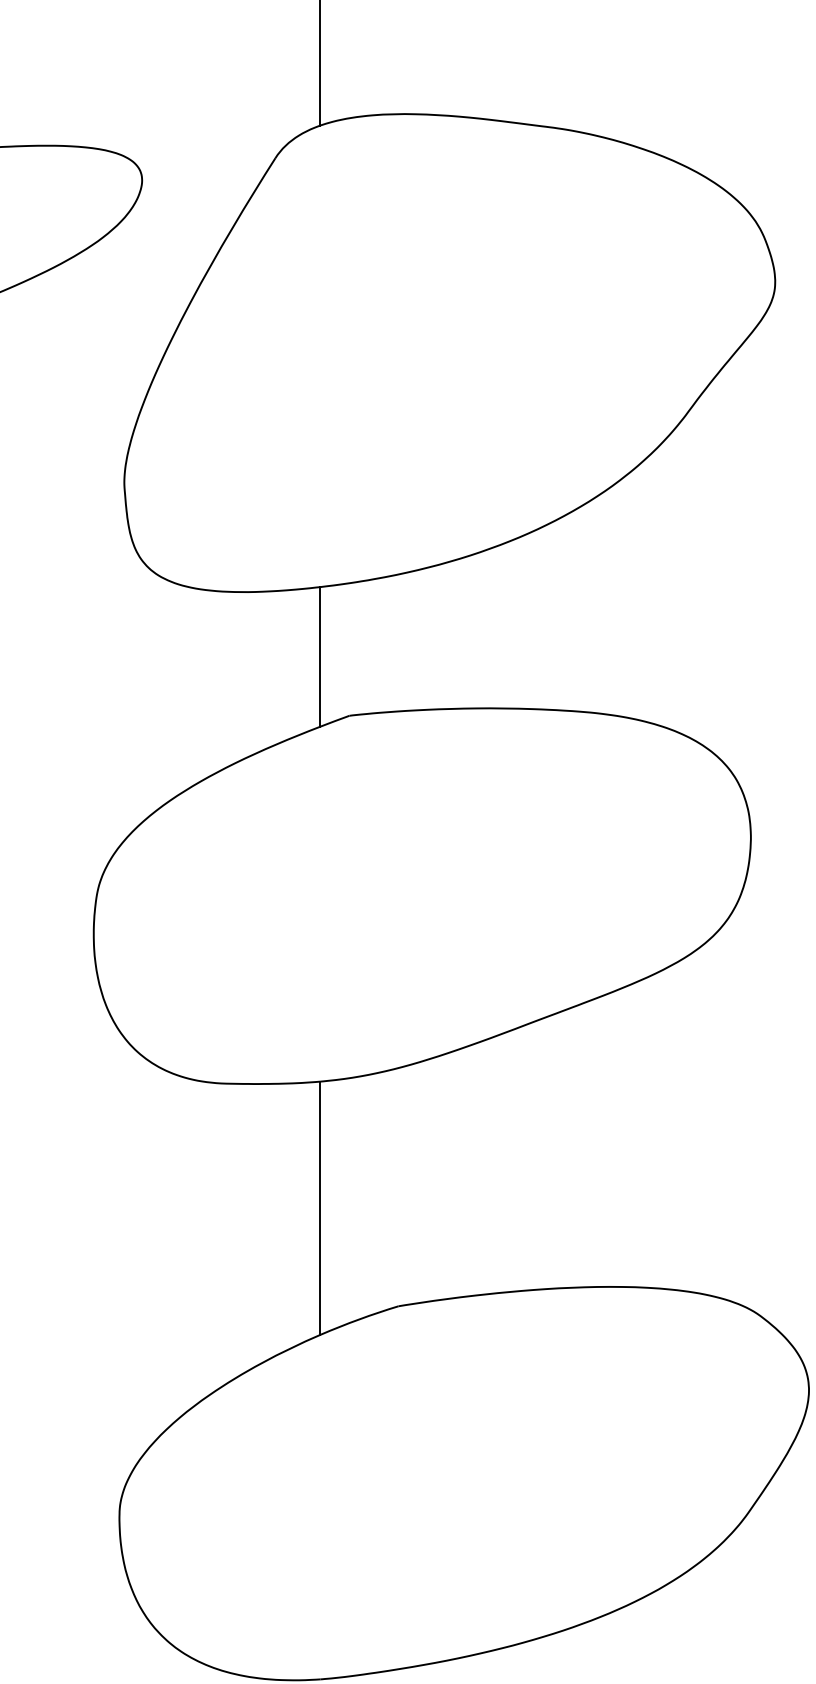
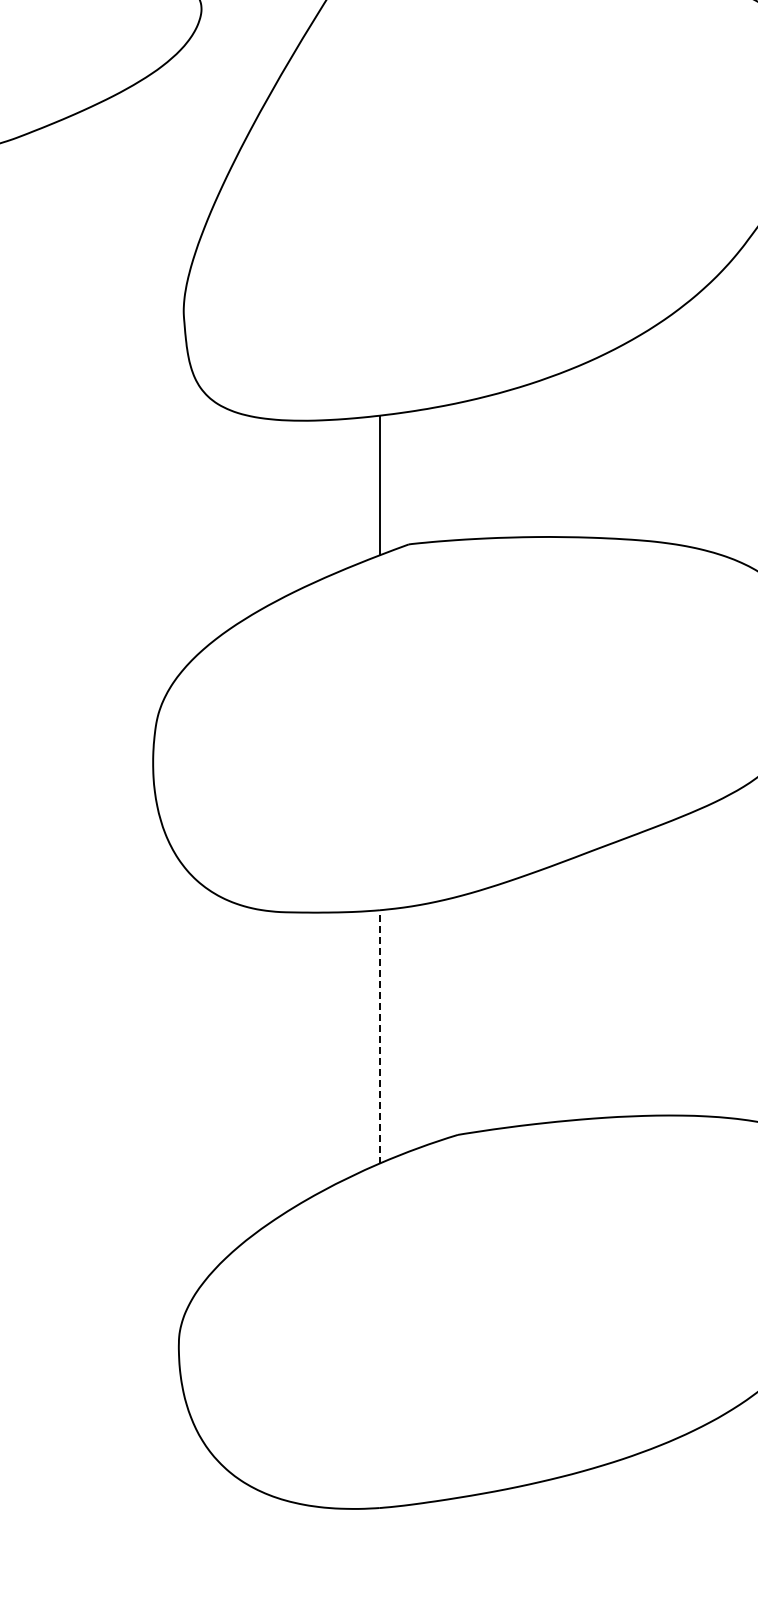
line: (320, 1208) -> (379, 1037), solid -> dashed

